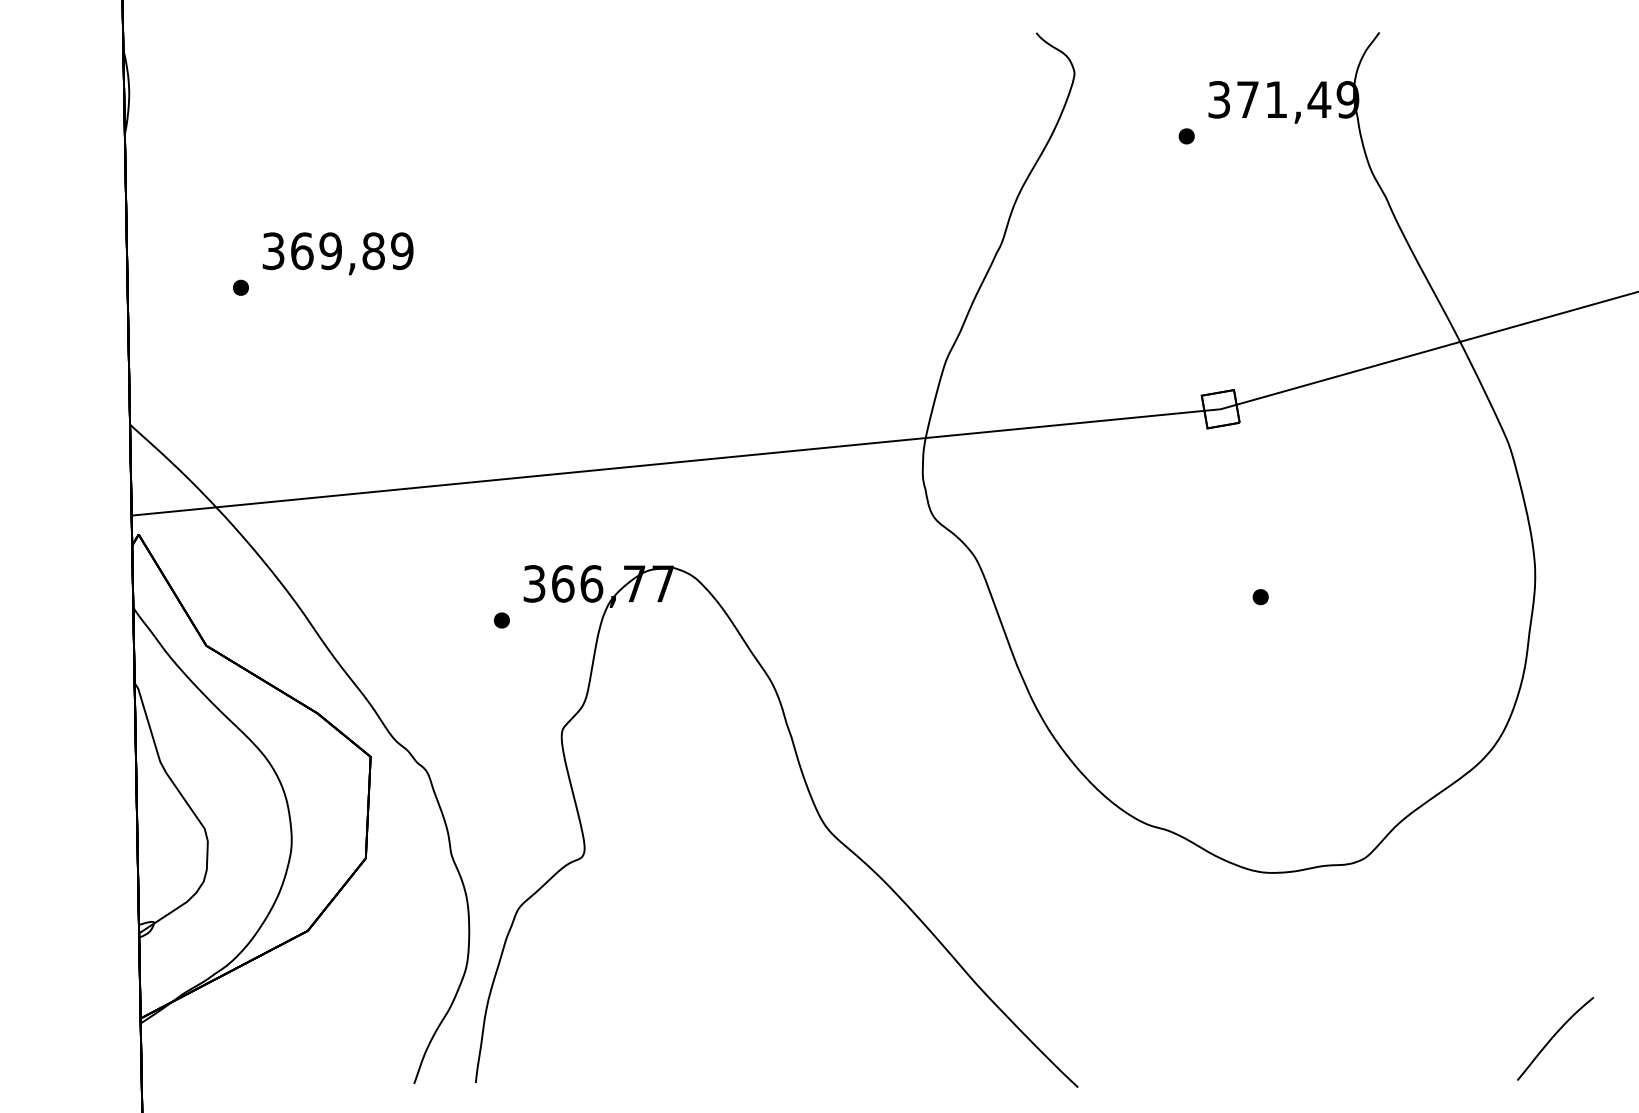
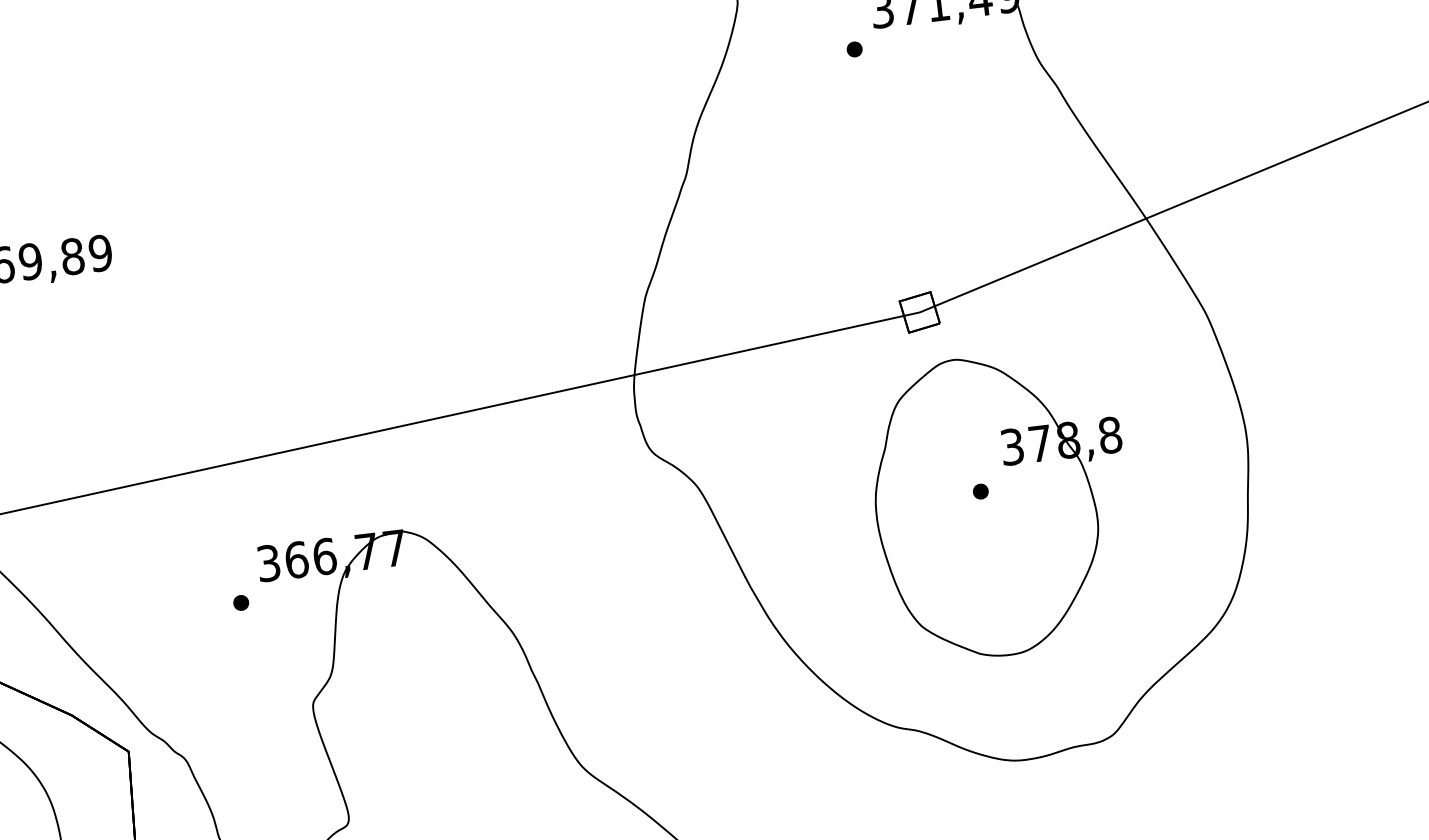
part: (1280, 613) -> (1002, 505), added

